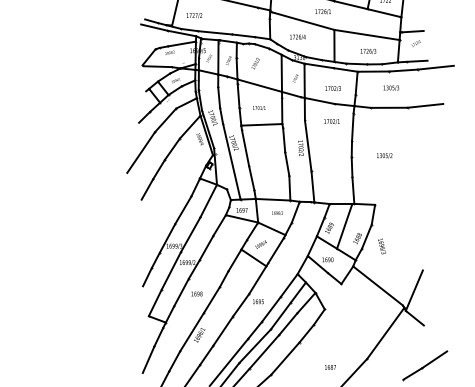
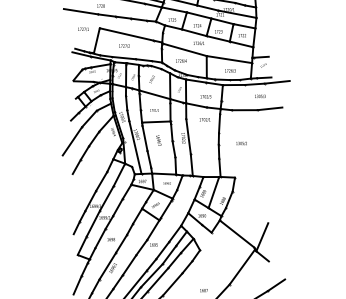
text: (194, 14) -> (124, 45), moved
text: (391, 86) -> (260, 95), moved
text: (381, 246) -> (158, 140), moved

